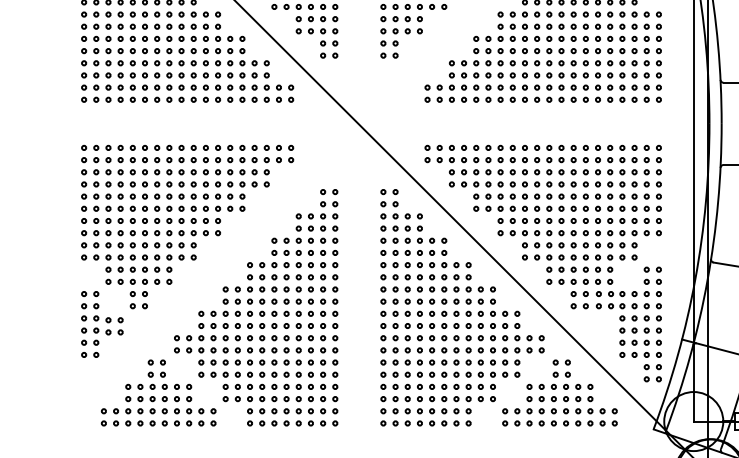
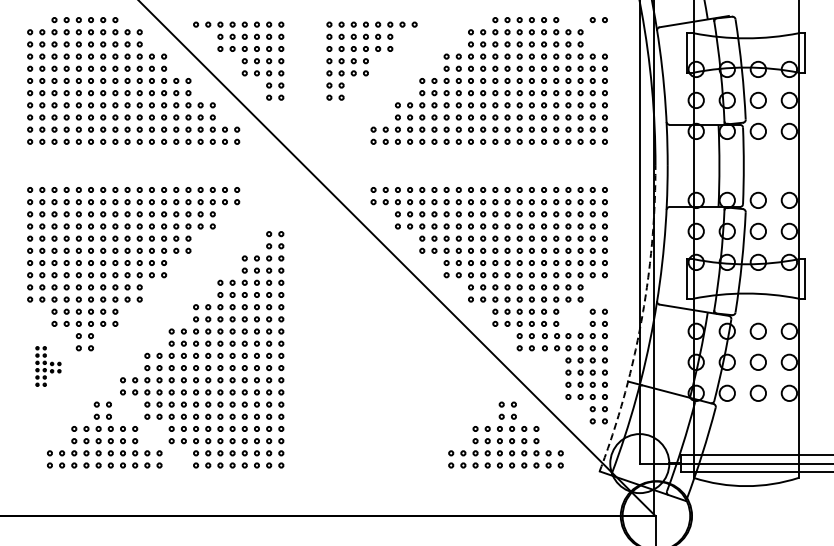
arc: (695, 279) -> (641, 321), solid -> dashed
part: (462, 307) -> (408, 349), removed
part: (102, 324) -> (48, 366), size x0.6

